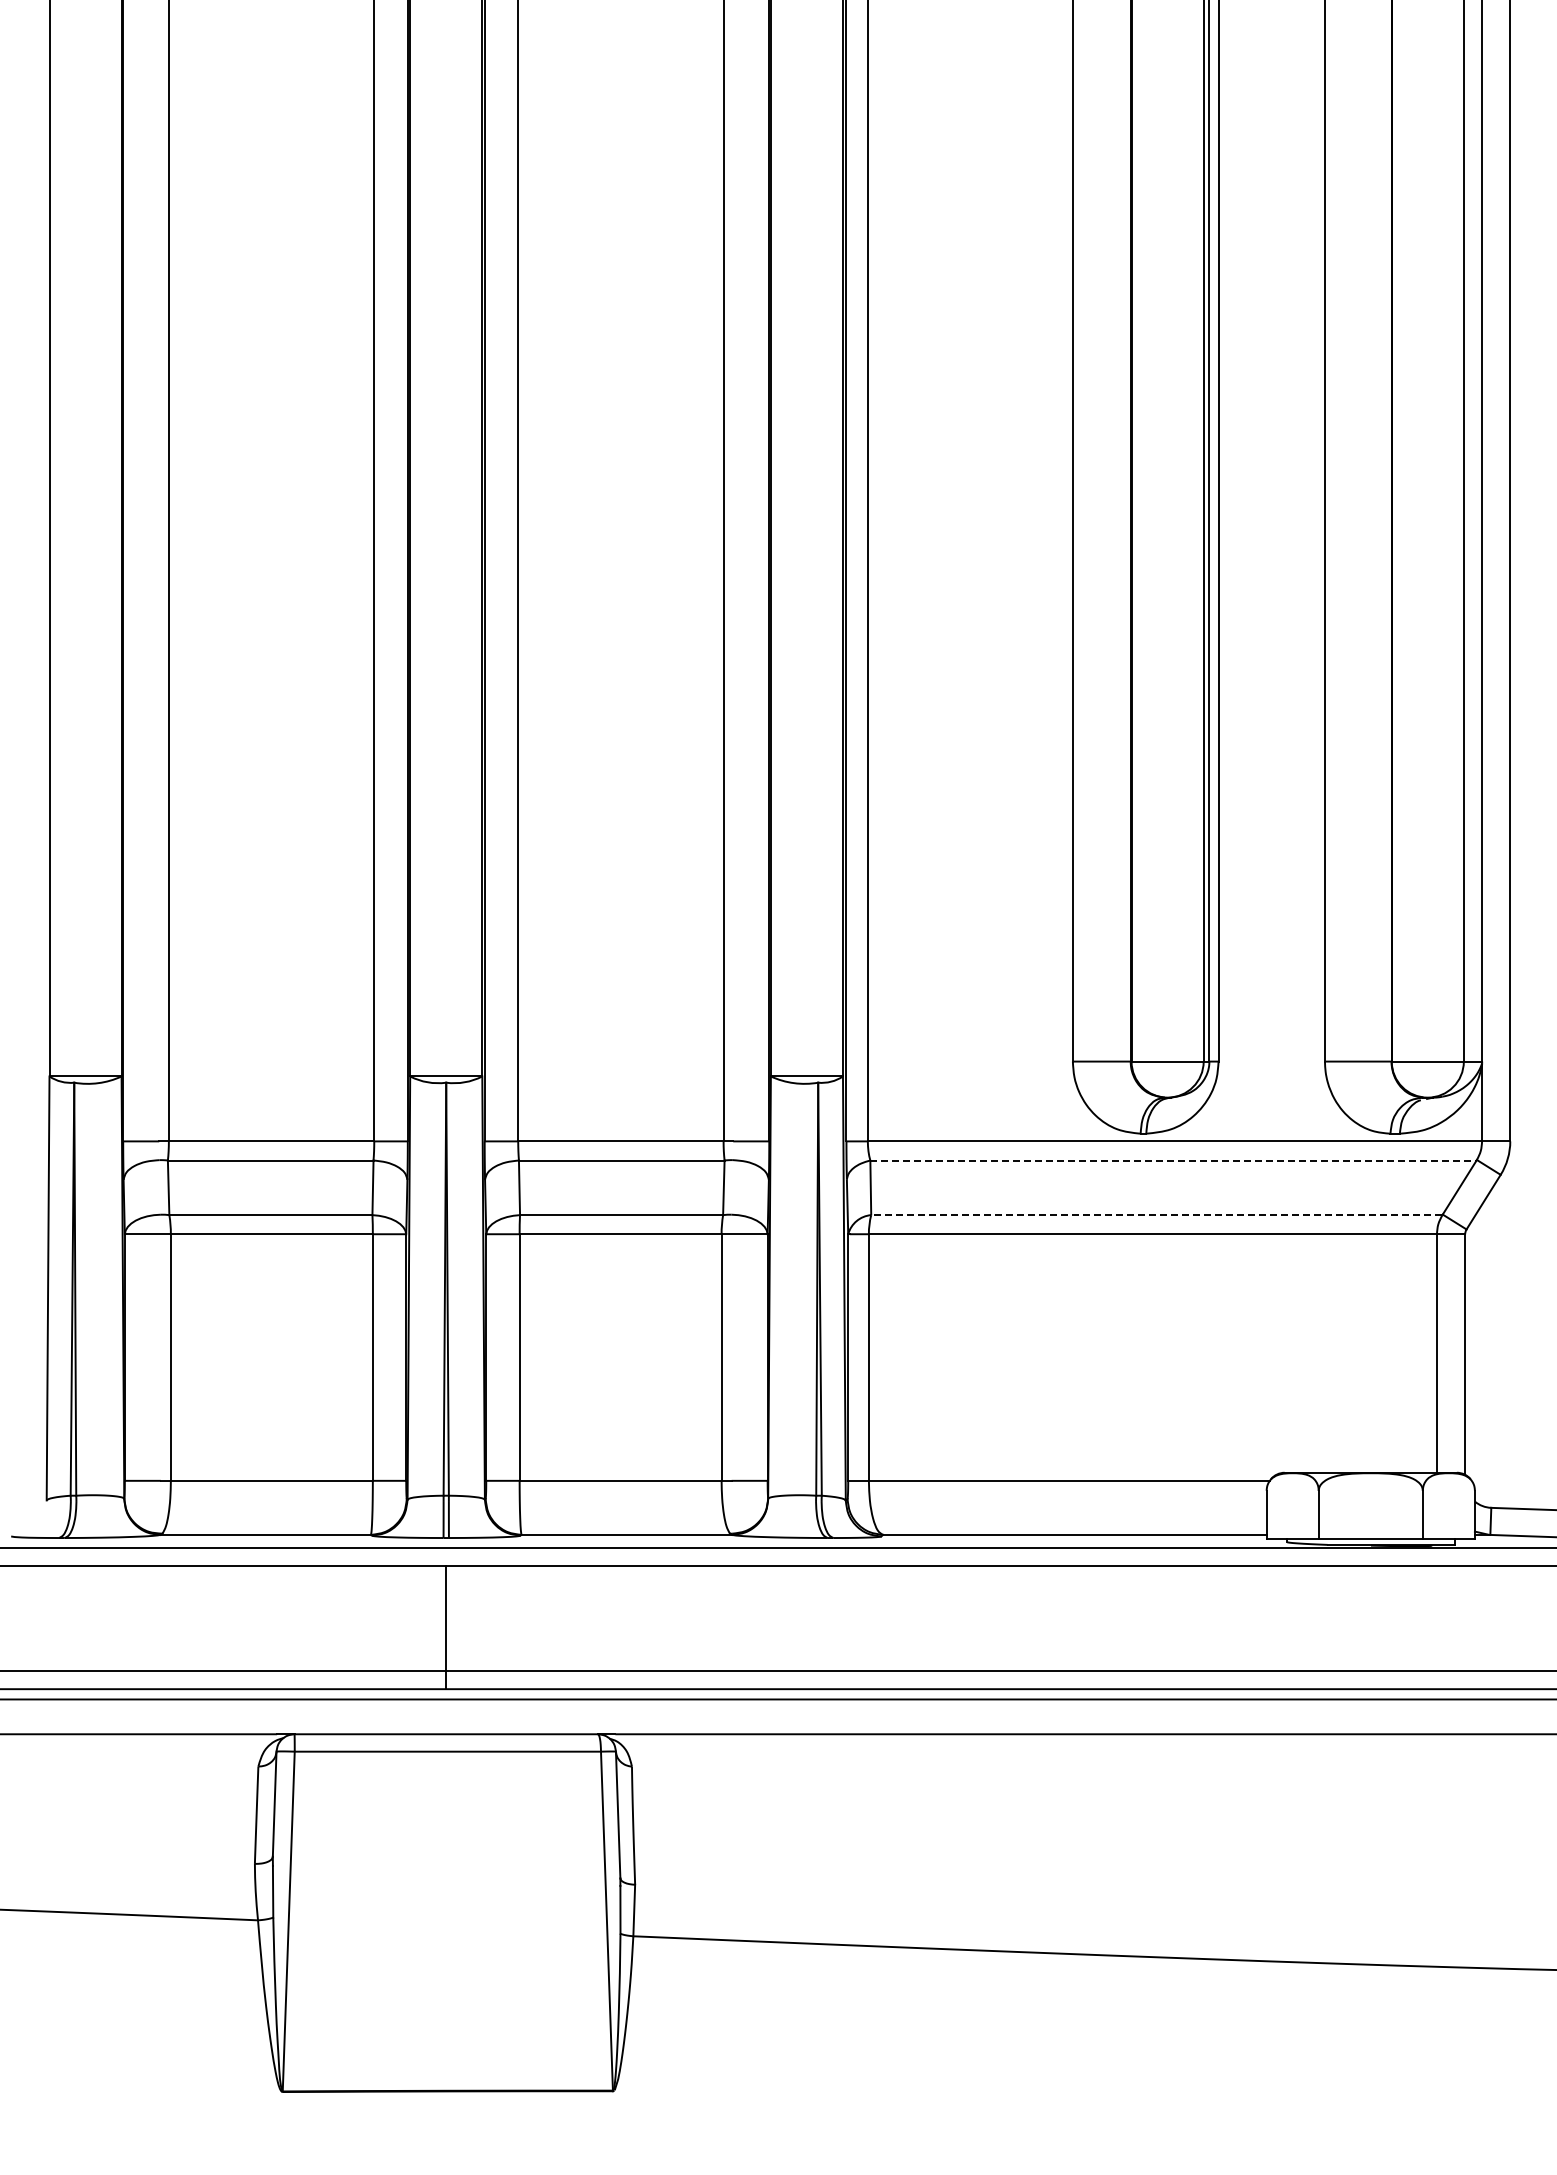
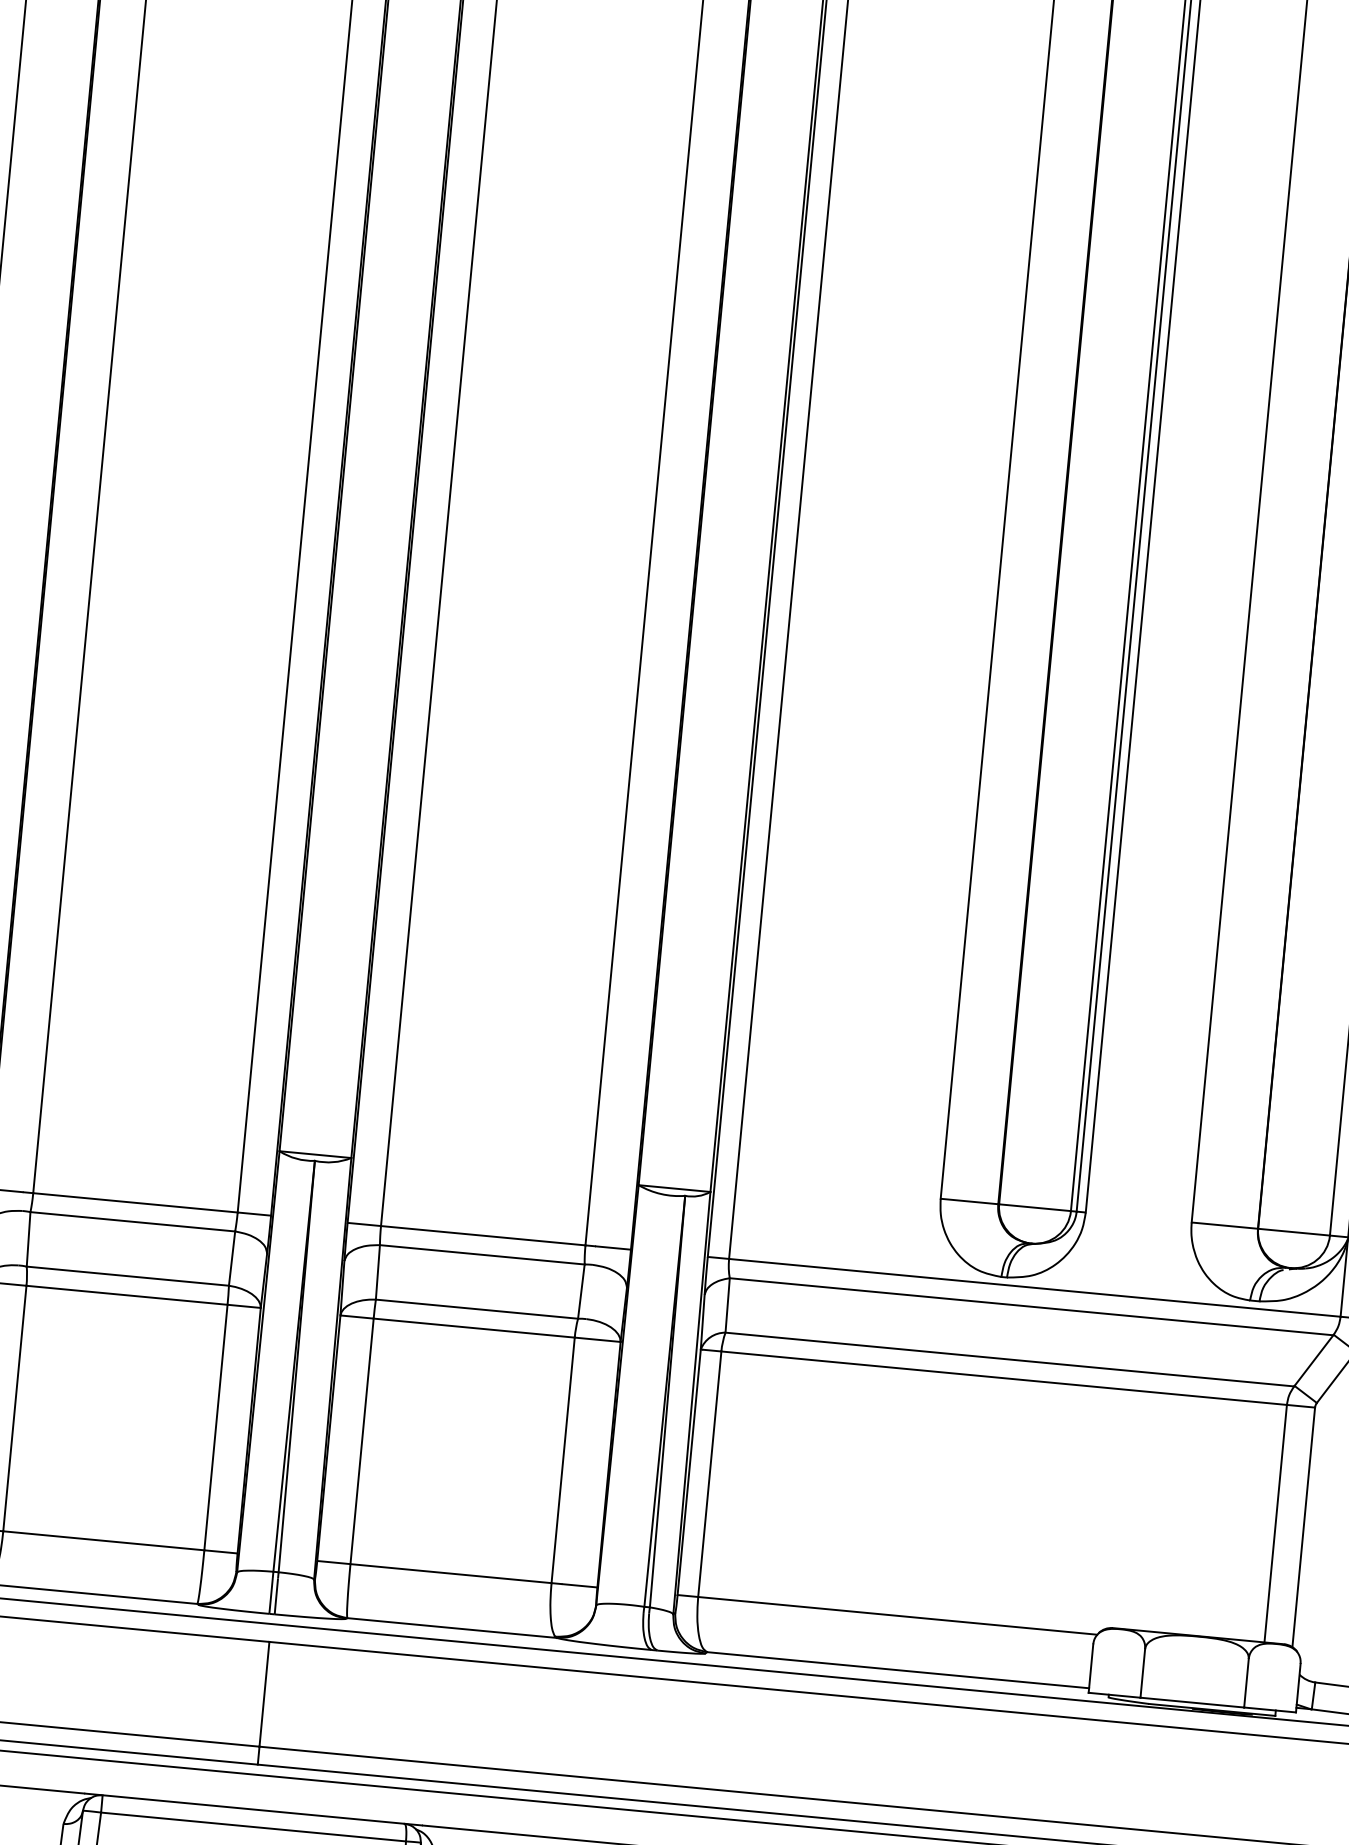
line: (1173, 1160) -> (1031, 1306), dashed -> solid
line: (1156, 1215) -> (1009, 1359), dashed -> solid

